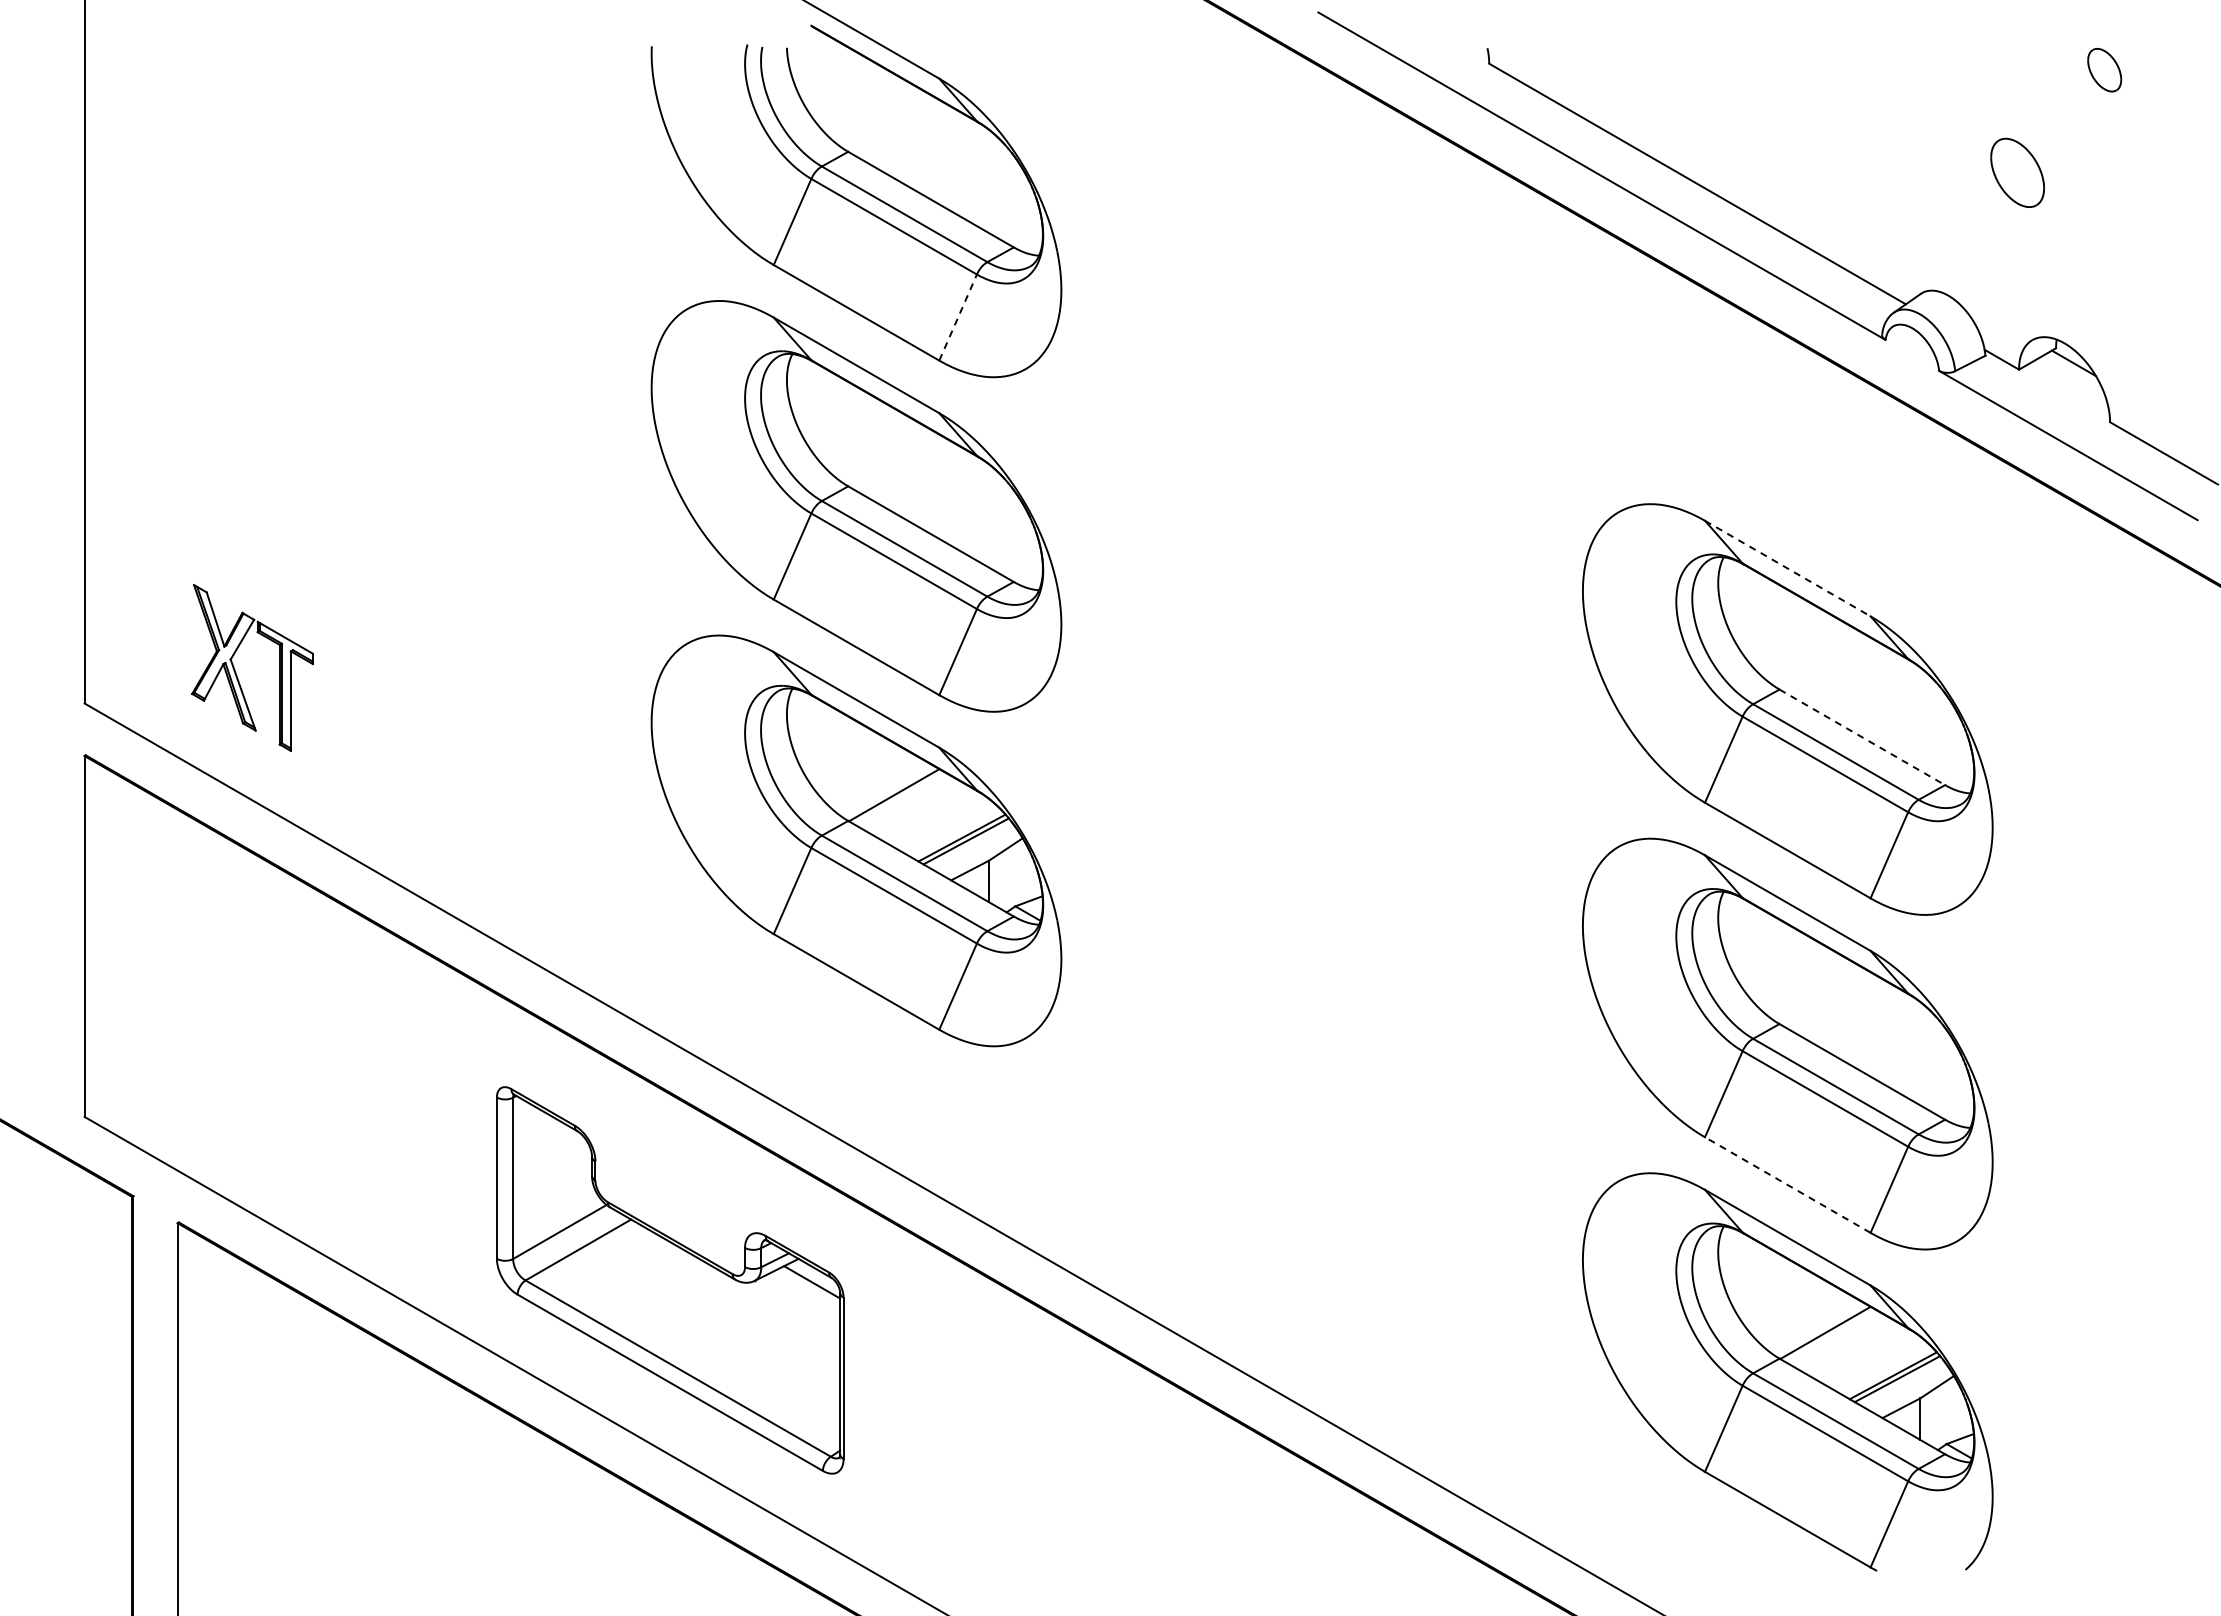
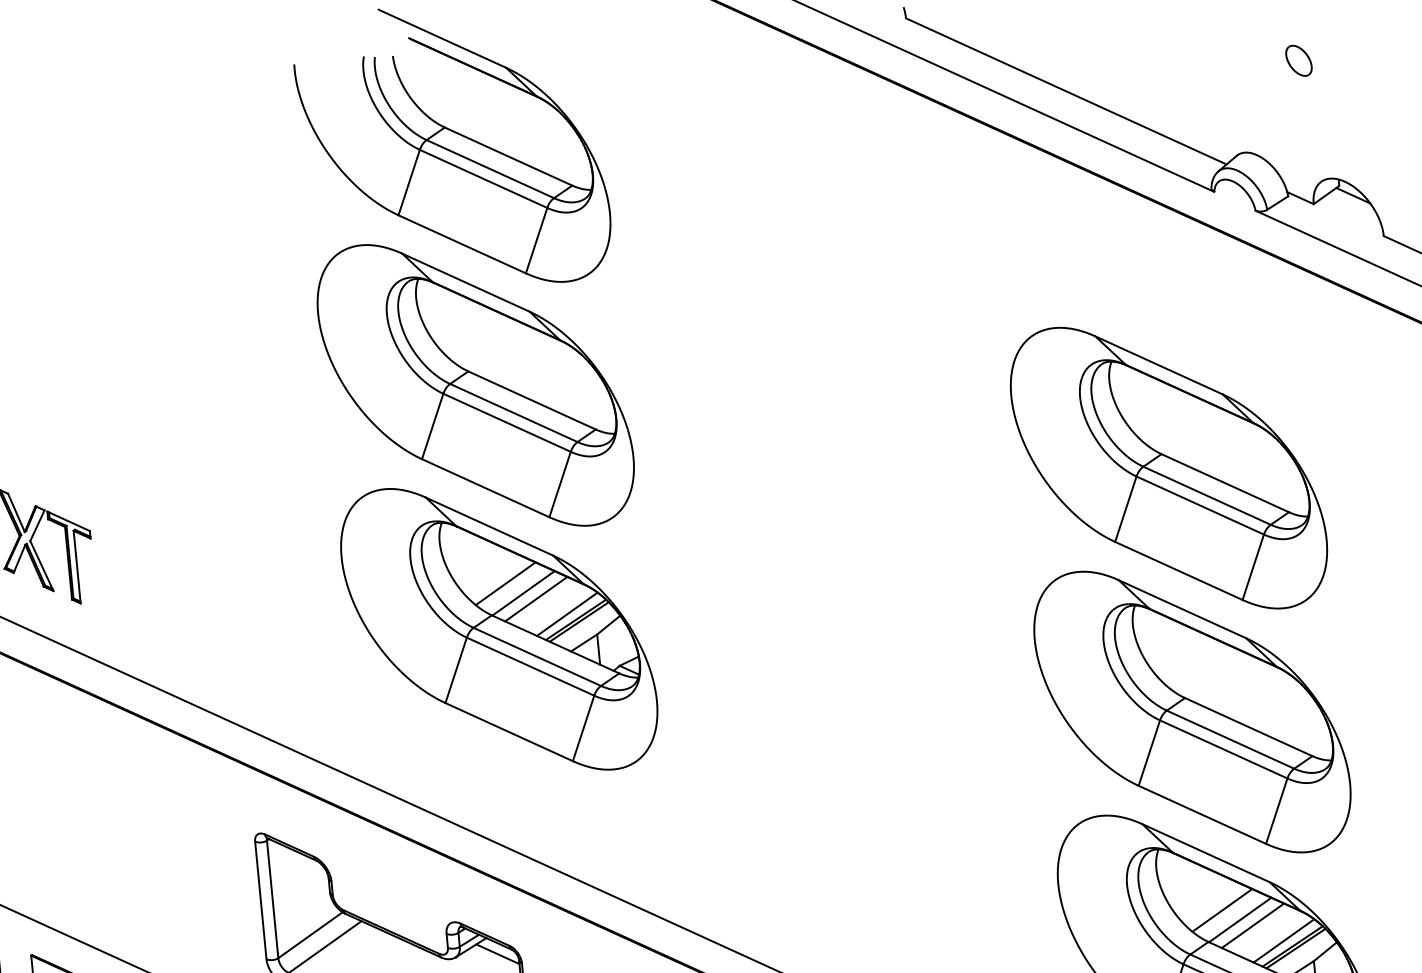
part: (2017, 172) -> (1298, 60), size x0.62
line: (958, 317) -> (536, 240), dashed -> solid
line: (1787, 568) -> (1158, 365), dashed -> solid
line: (1862, 737) -> (1225, 483), dashed -> solid
line: (870, 779) -> (505, 583), added
line: (910, 804) -> (536, 598), added
line: (950, 828) -> (566, 613), added
line: (1787, 1185) -> (1202, 815), dashed -> solid
line: (1802, 1317) -> (1222, 910), added
line: (1841, 1342) -> (1252, 925), added
line: (1882, 1366) -> (1284, 940), added

